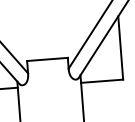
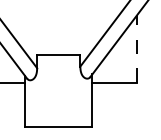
line: (121, 47) -> (137, 48), solid -> dashed

